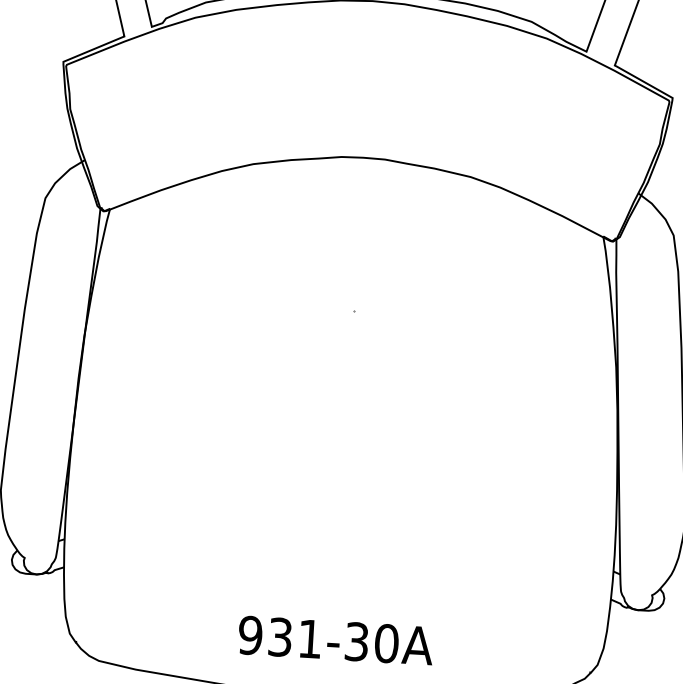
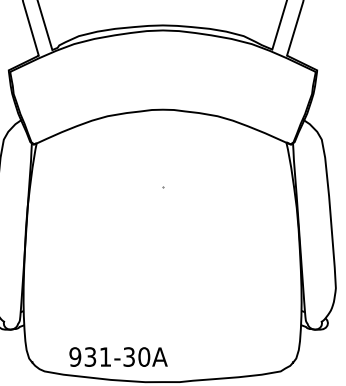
text: (335, 639) -> (118, 356), moved

